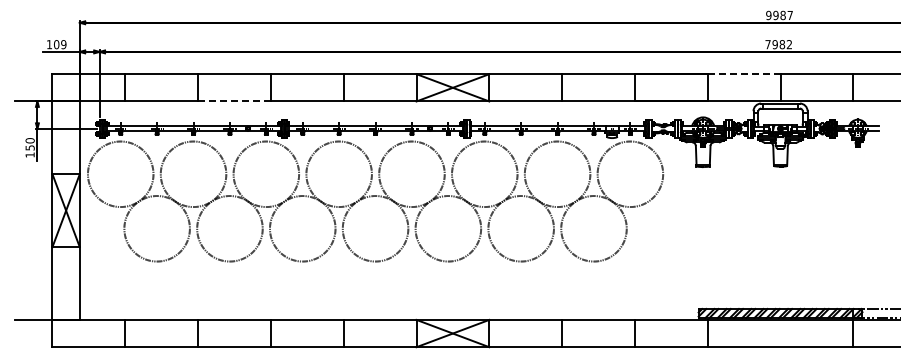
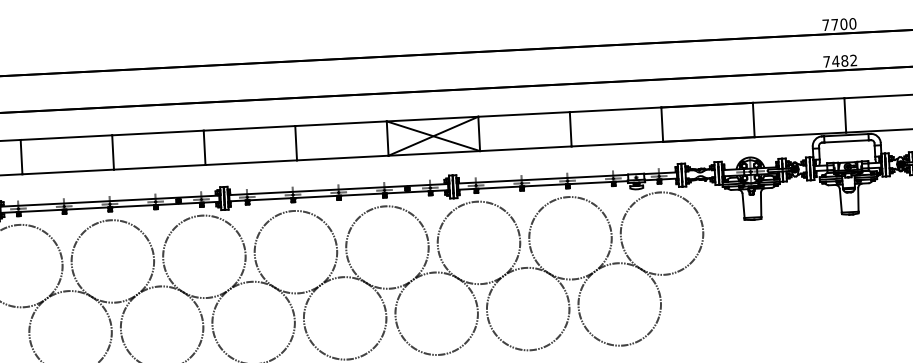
text: (779, 15) -> (839, 24), 9987 -> 7700
text: (775, 44) -> (836, 61), 7982 -> 7482
line: (744, 74) -> (799, 100), dashed -> solid
line: (234, 101) -> (159, 167), dashed -> solid

